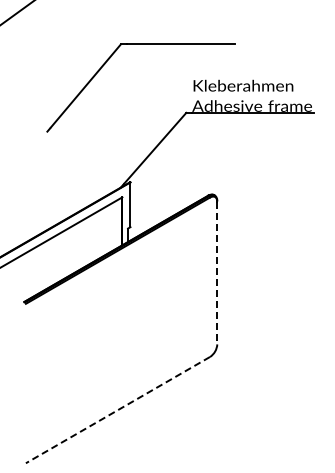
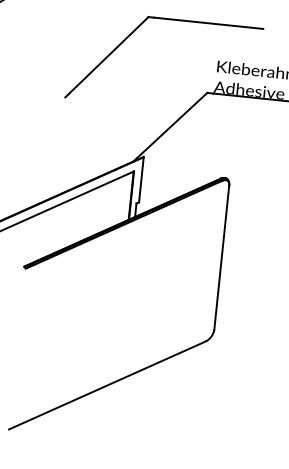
line: (217, 273) -> (221, 258), dashed -> solid
line: (117, 410) -> (106, 385), dashed -> solid

